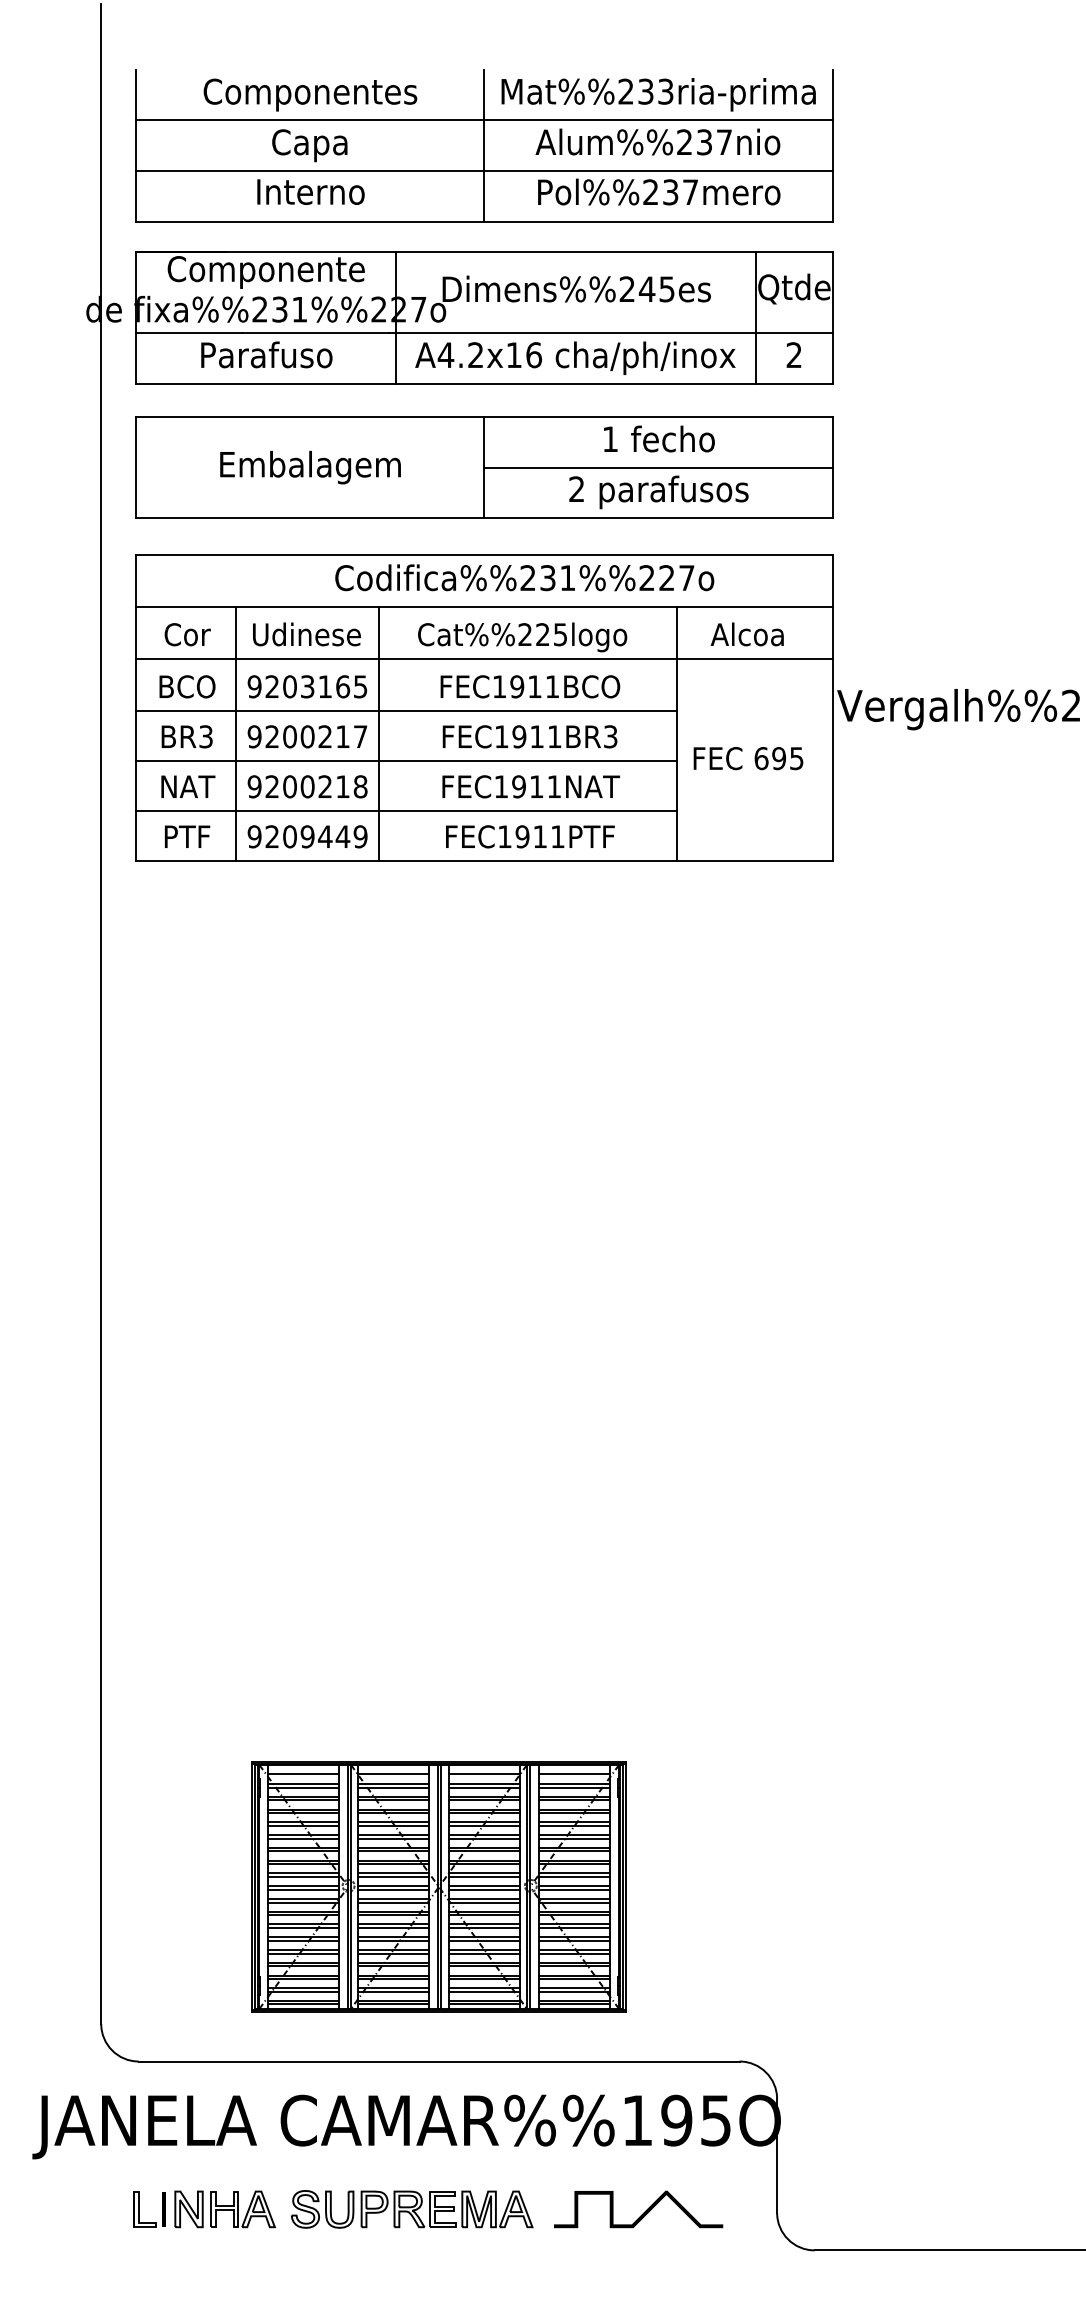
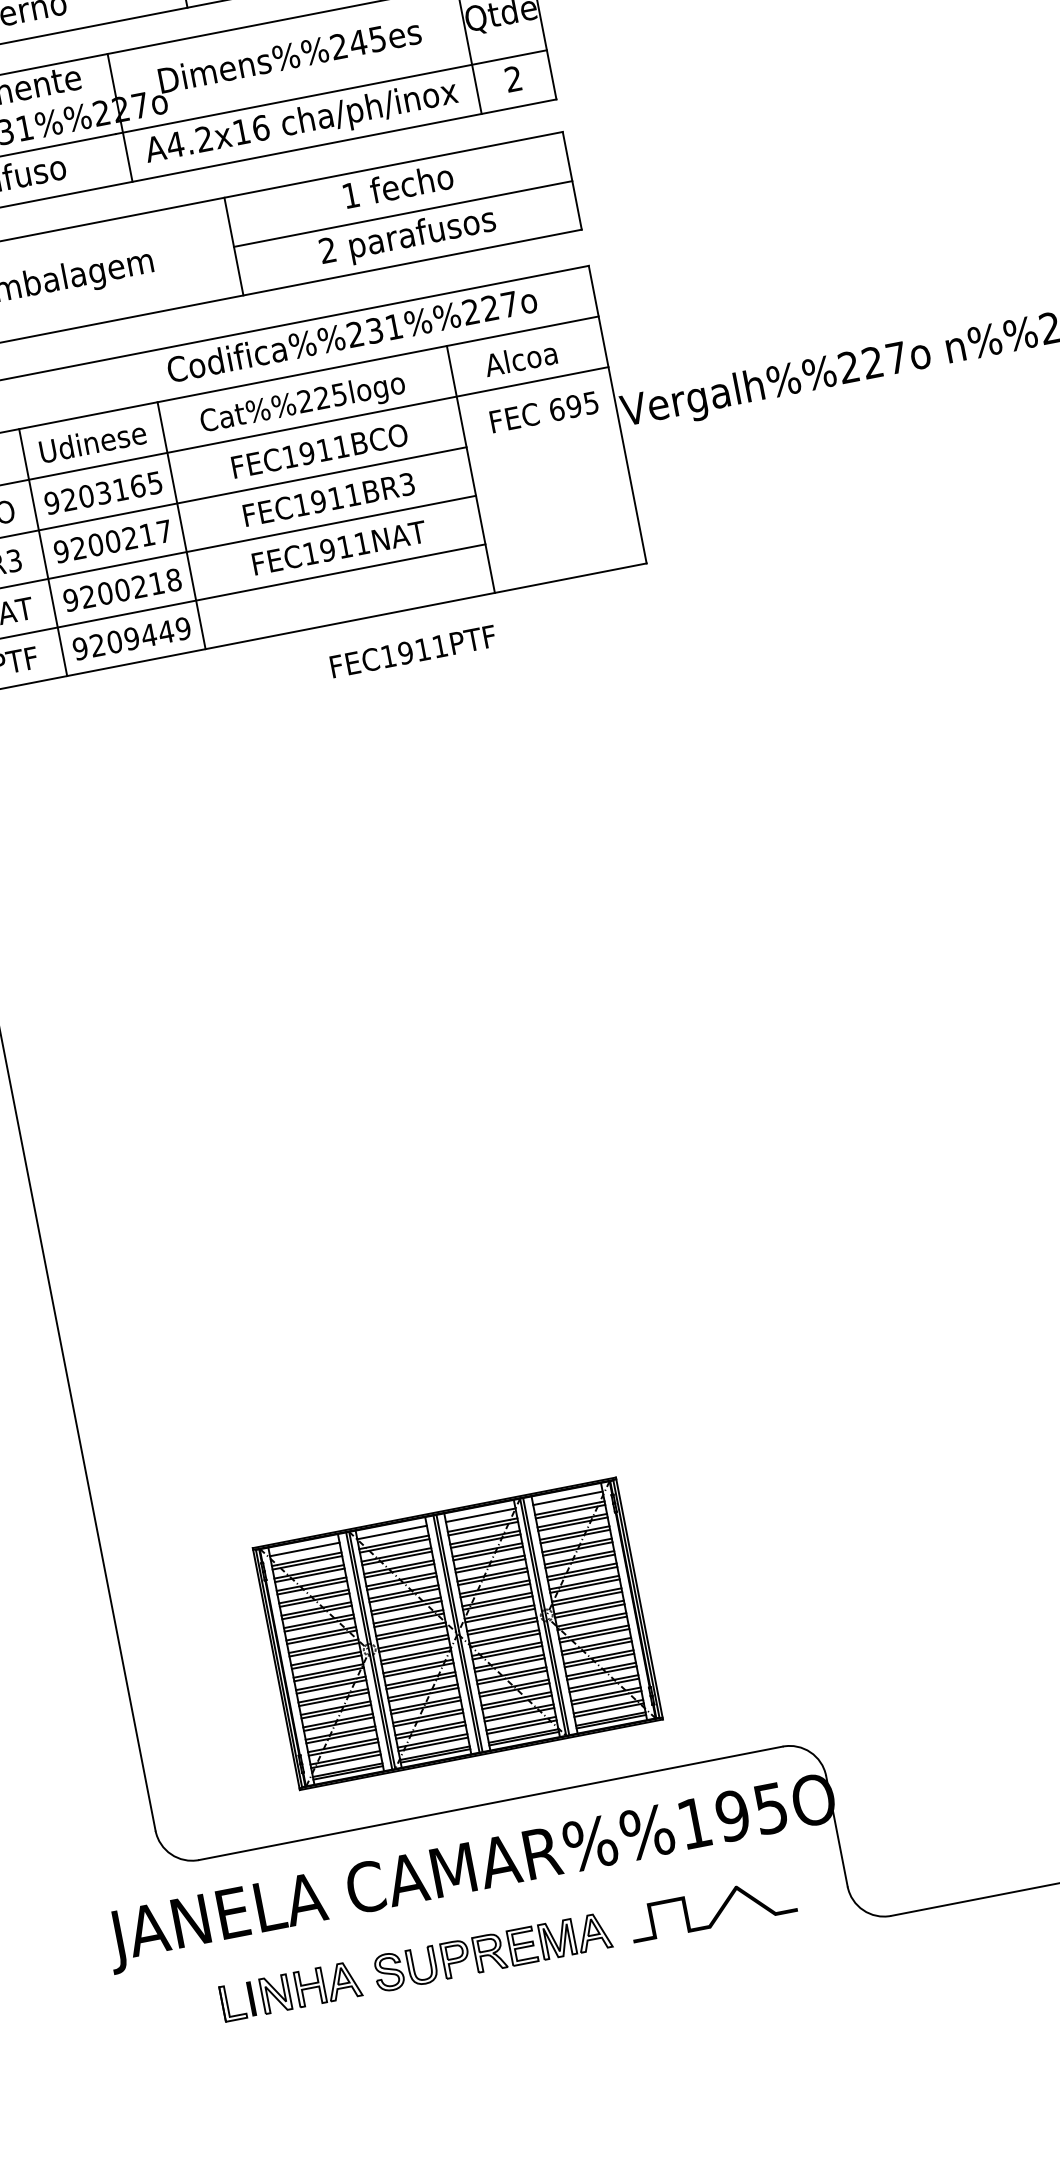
text: (524, 577) -> (351, 334), moved
text: (748, 758) -> (544, 412), moved
text: (530, 836) -> (413, 651), moved

